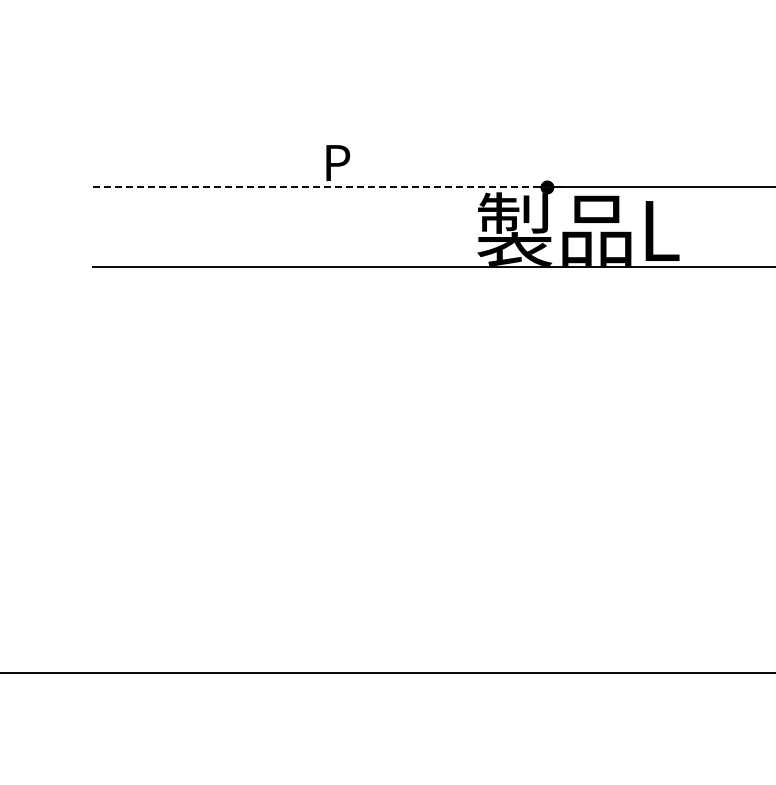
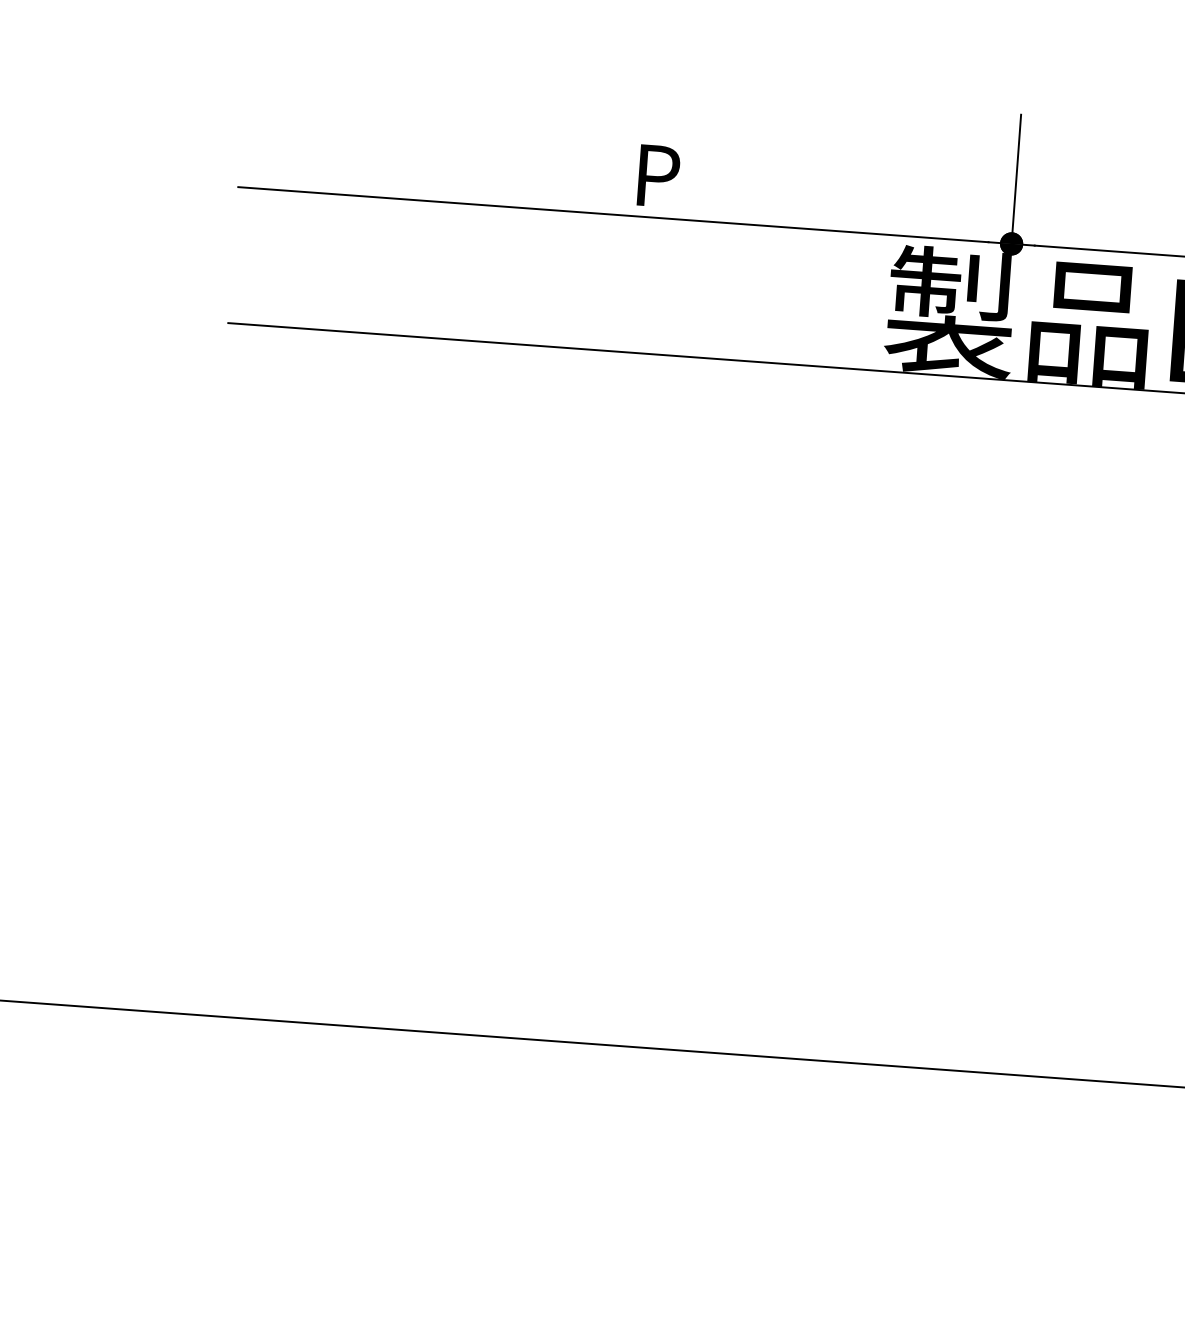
line: (547, 151) -> (1016, 182), added
line: (313, 187) -> (613, 214), dashed -> solid

